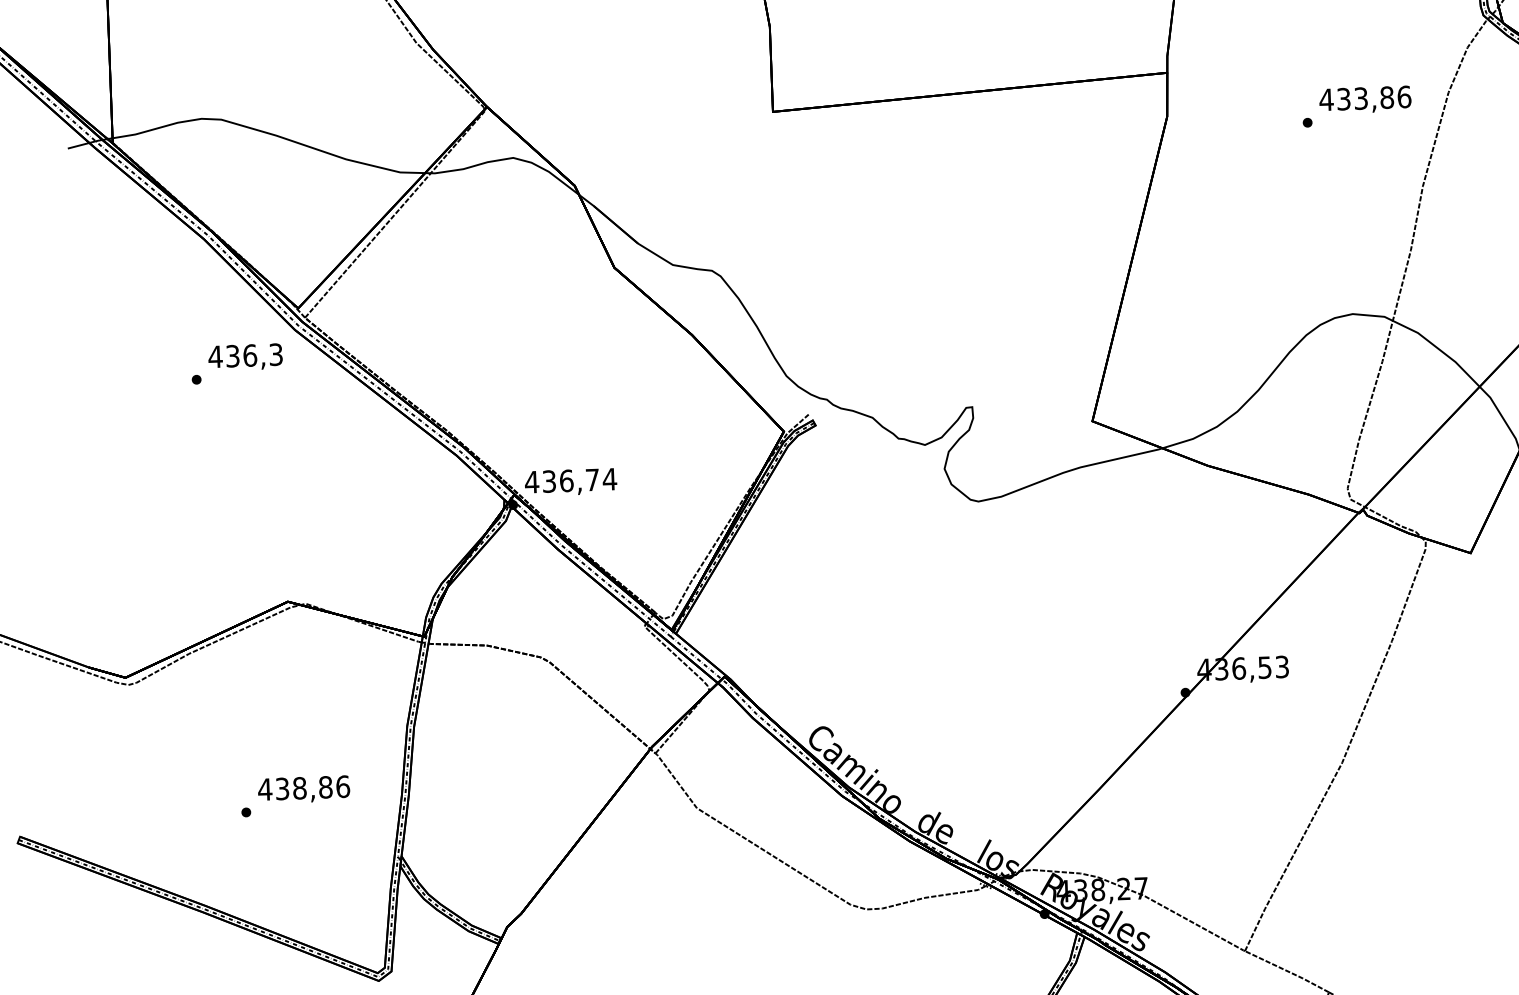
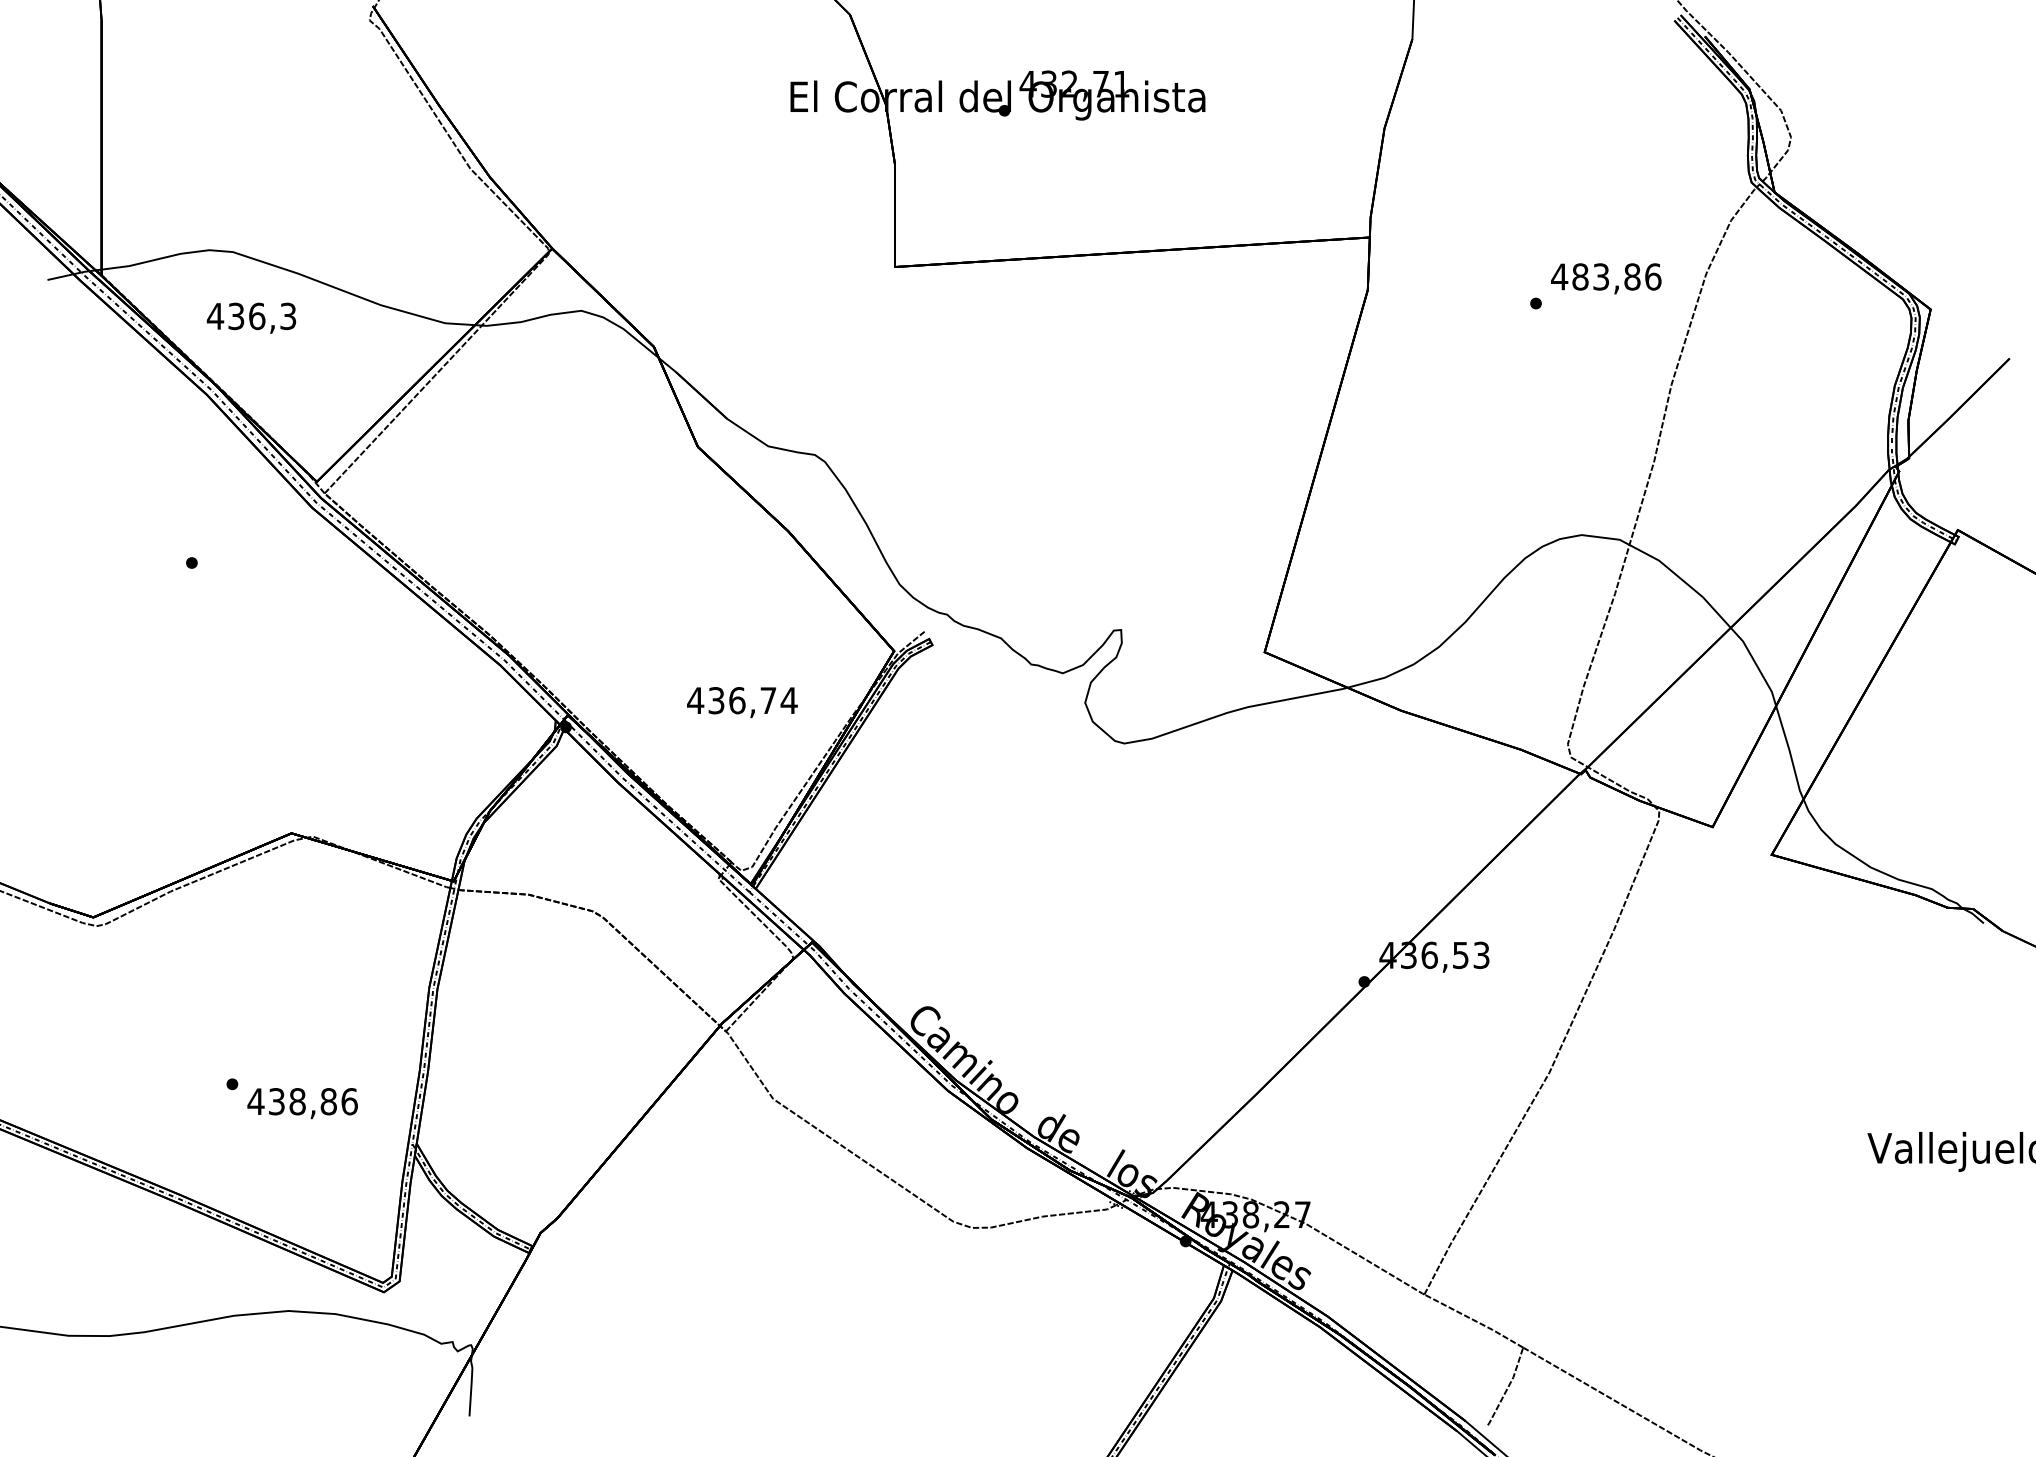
text: (1343, 98) -> (1580, 276), 433,86 -> 483,86
text: (245, 356) -> (251, 317), moved
text: (571, 482) -> (742, 702), moved
text: (303, 789) -> (302, 1103), moved

